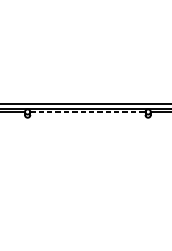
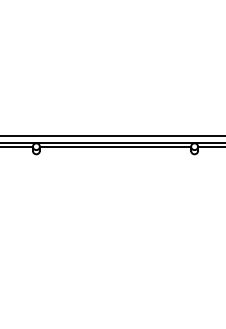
line: (87, 112) -> (115, 147), dashed -> solid

